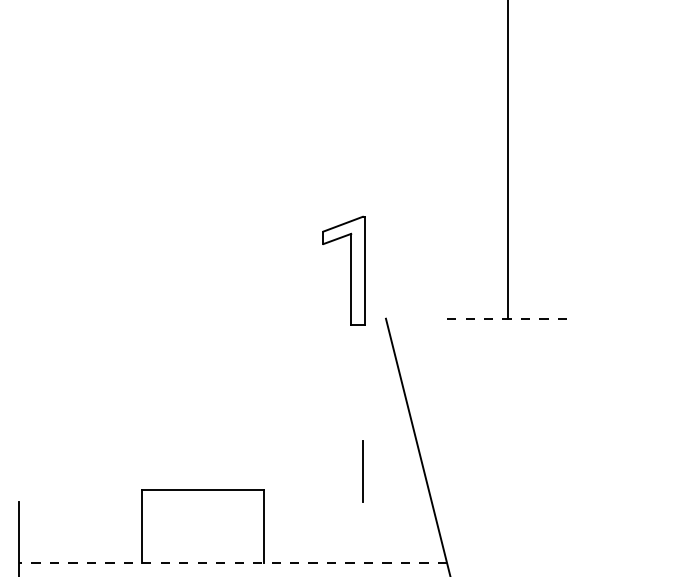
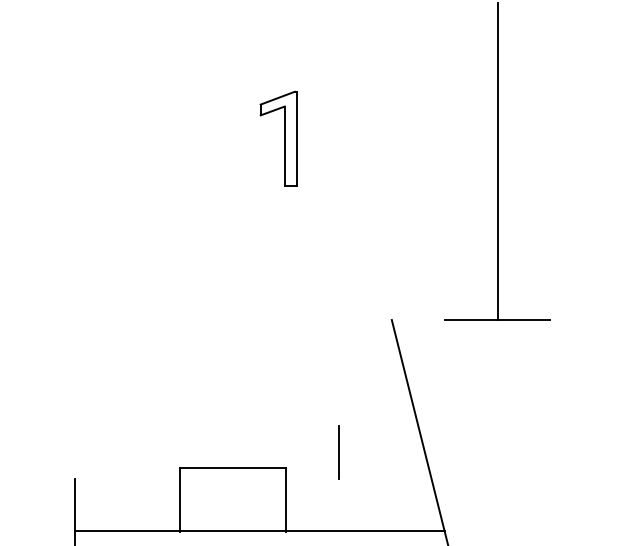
part: (344, 270) -> (278, 138), moved
line: (508, 319) -> (497, 320), dashed -> solid
line: (362, 471) -> (338, 452), moved
line: (233, 563) -> (259, 531), dashed -> solid

